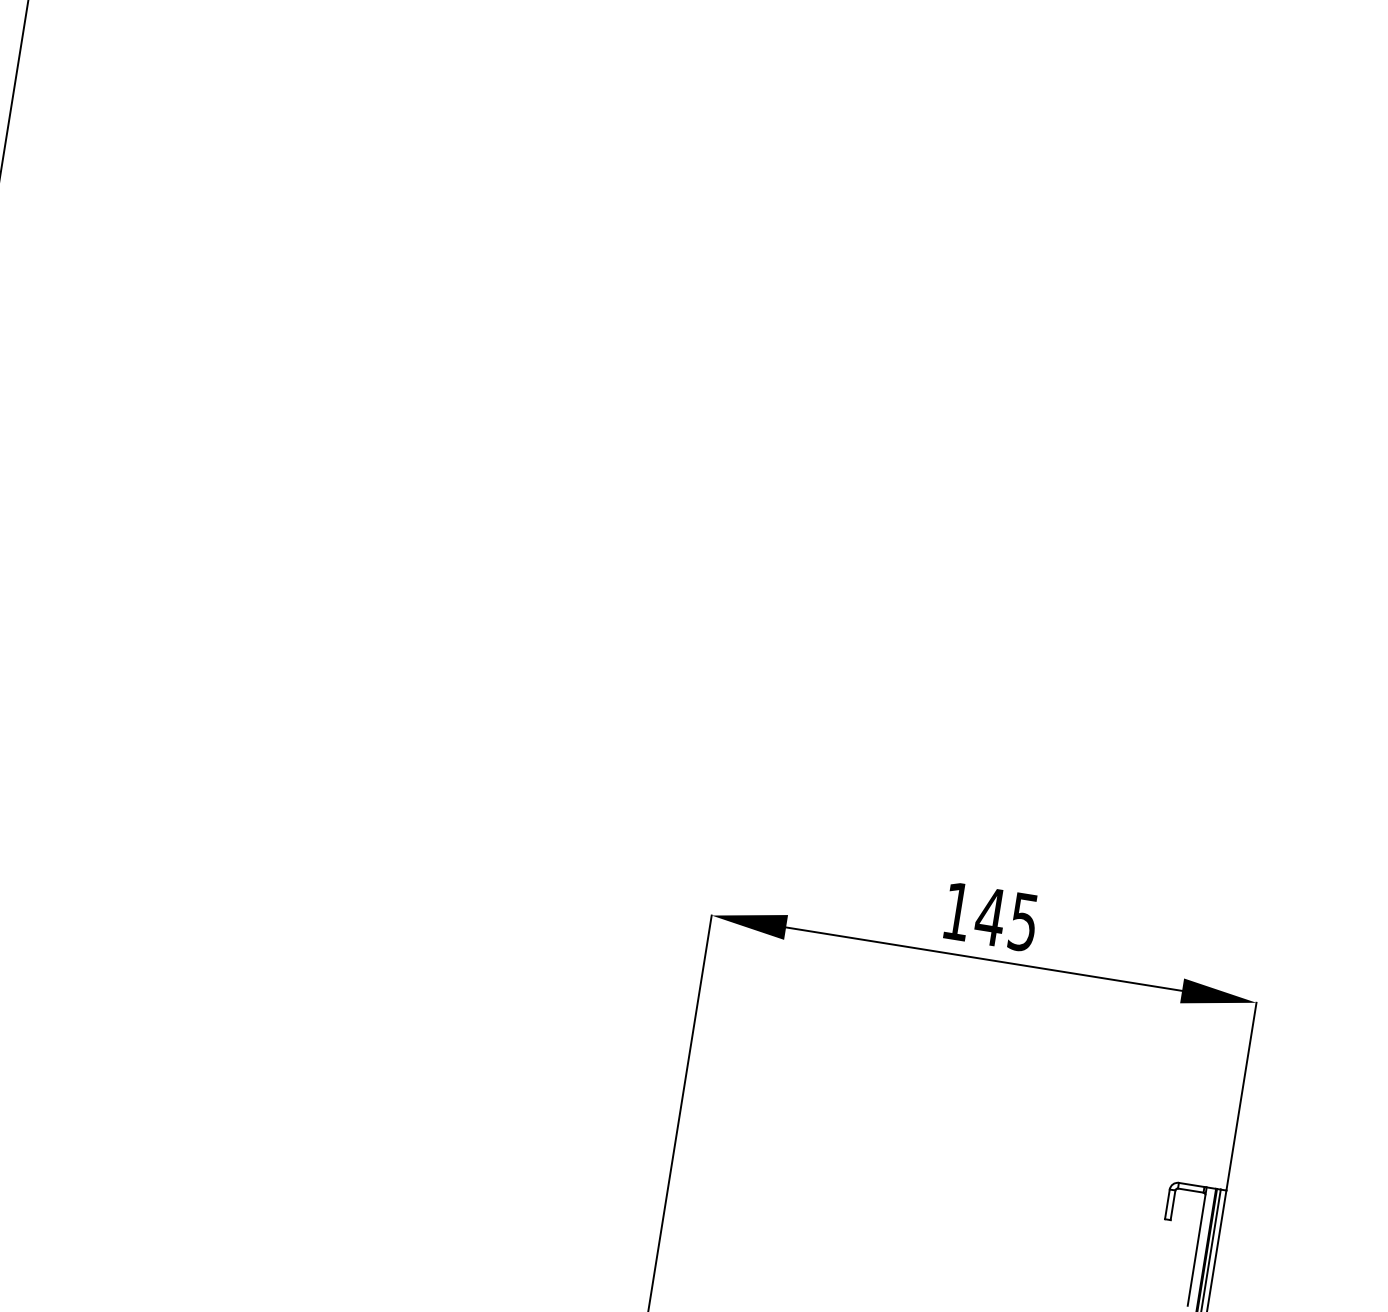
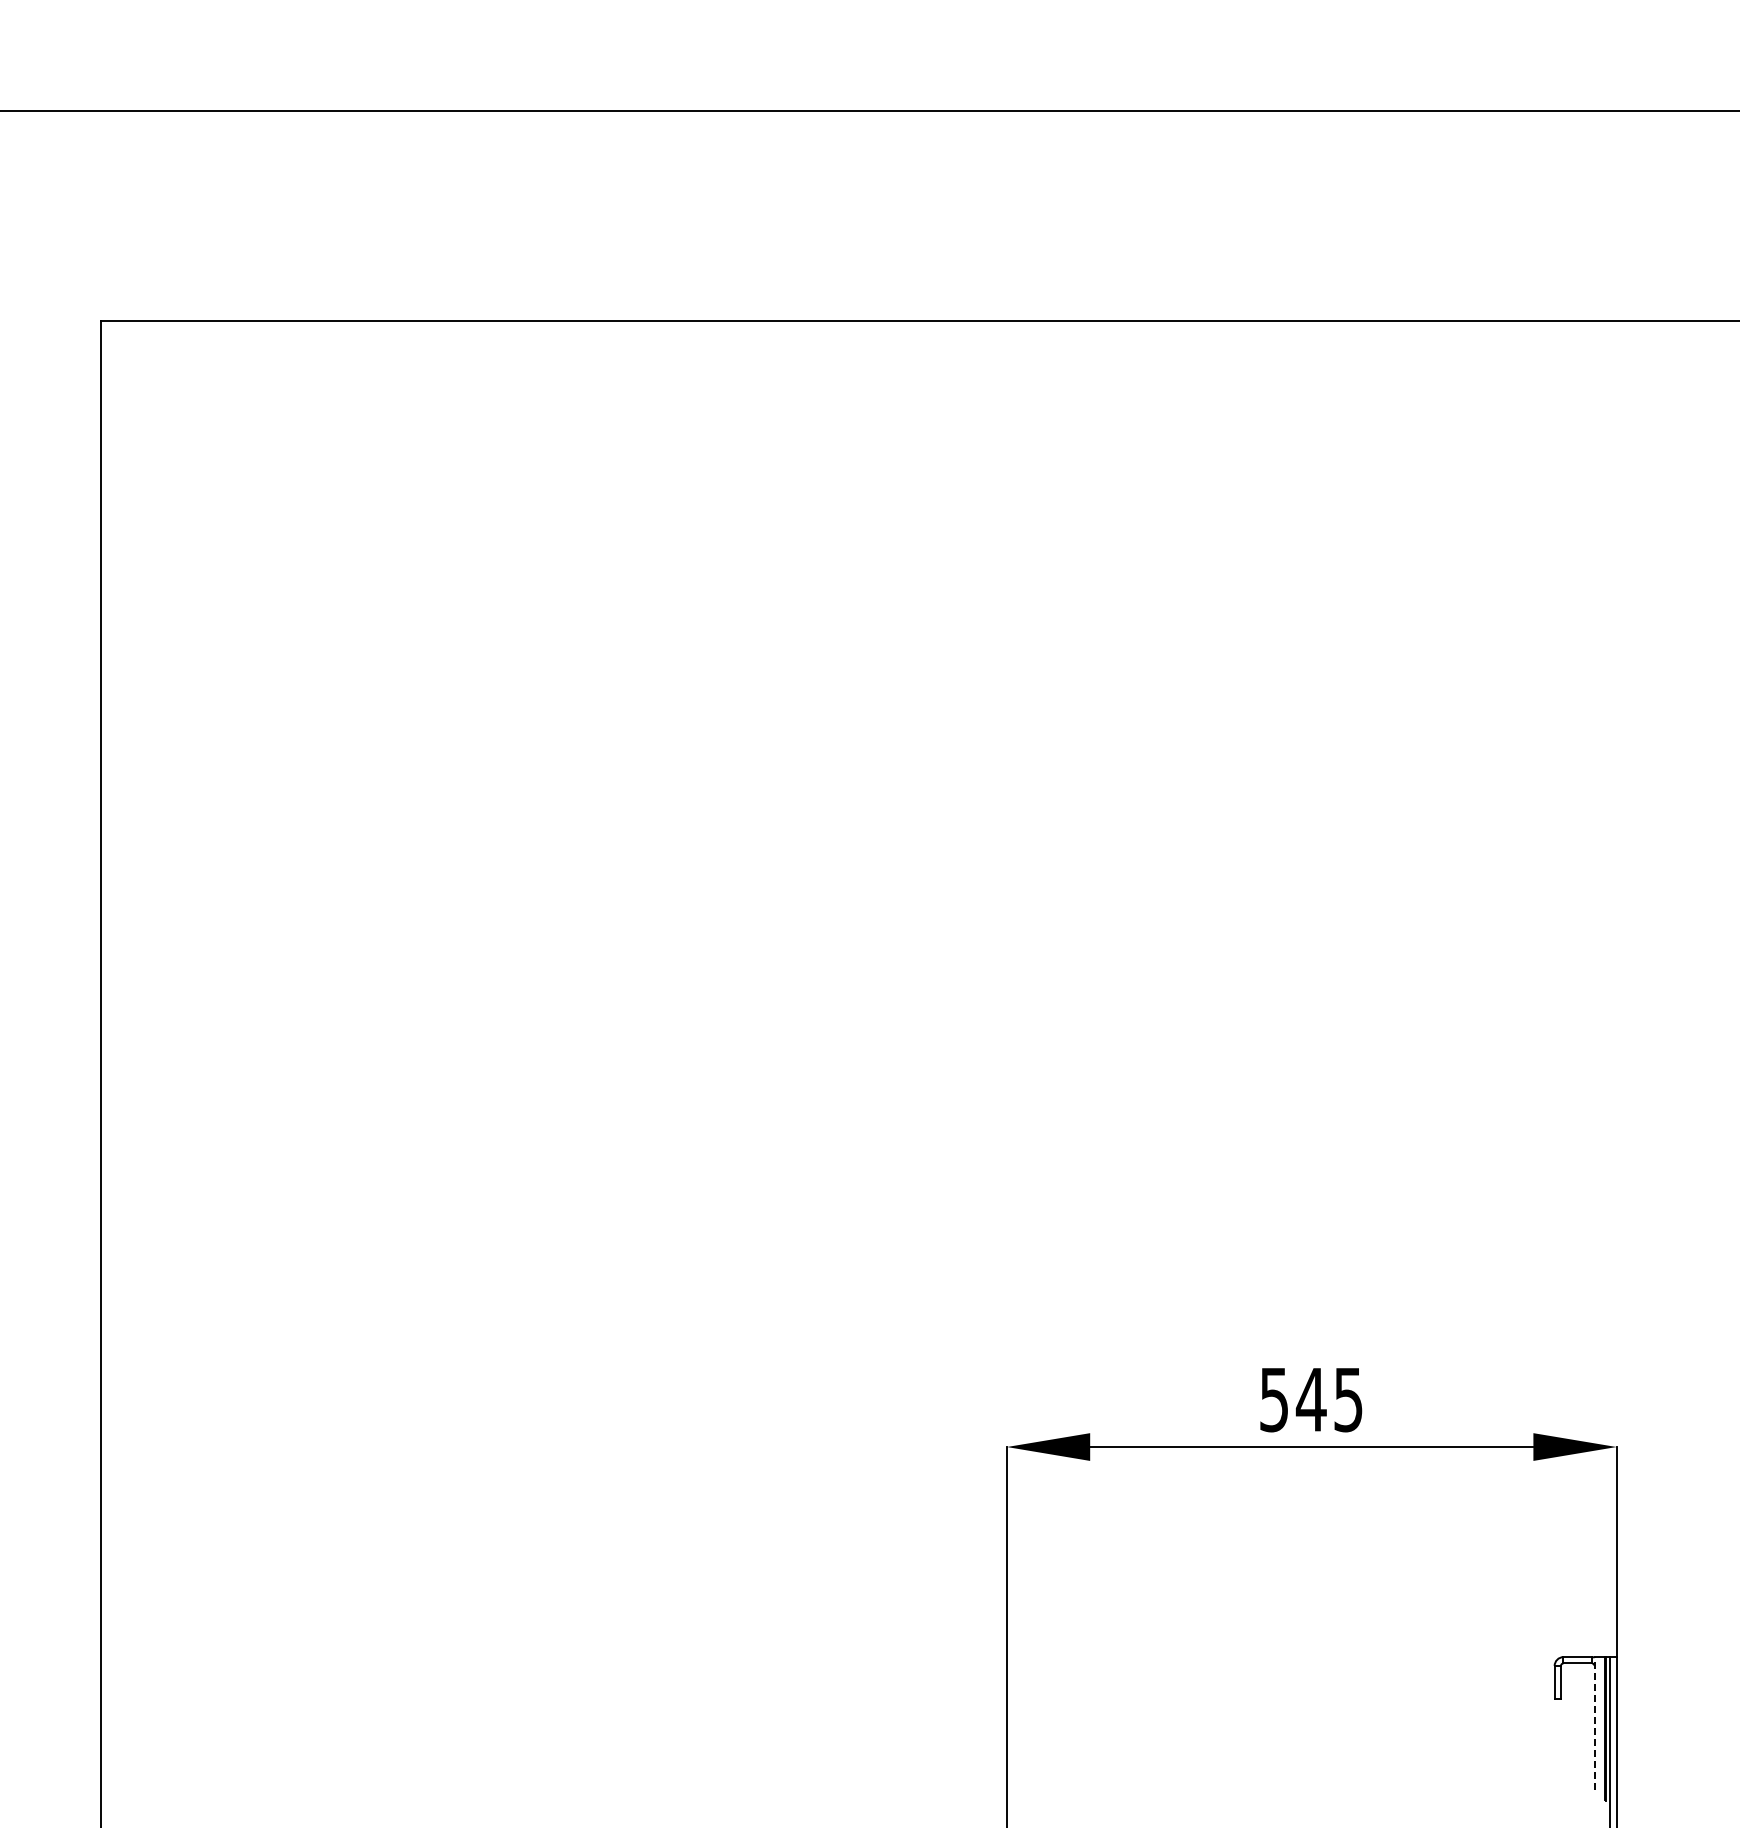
text: (956, 912) -> (1273, 1400), 145 -> 545
line: (1197, 1245) -> (1594, 1722), solid -> dashed

